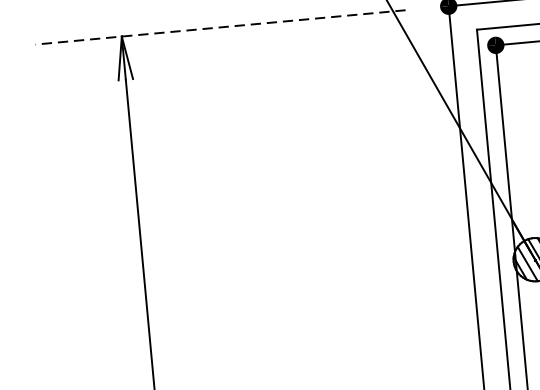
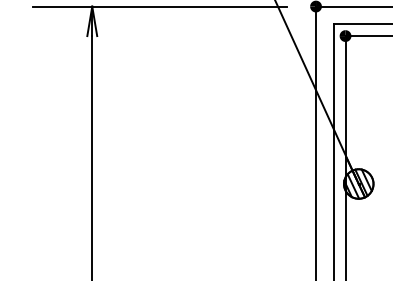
line: (220, 27) -> (159, 6), dashed -> solid

